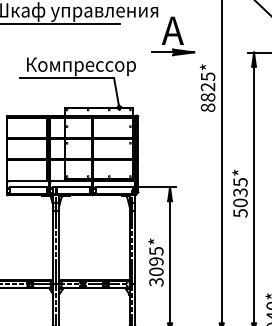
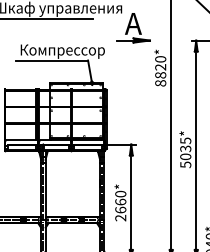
text: (207, 76) -> (160, 59), 8825* -> 8820*
text: (156, 265) -> (120, 205), 3095* -> 2660*

